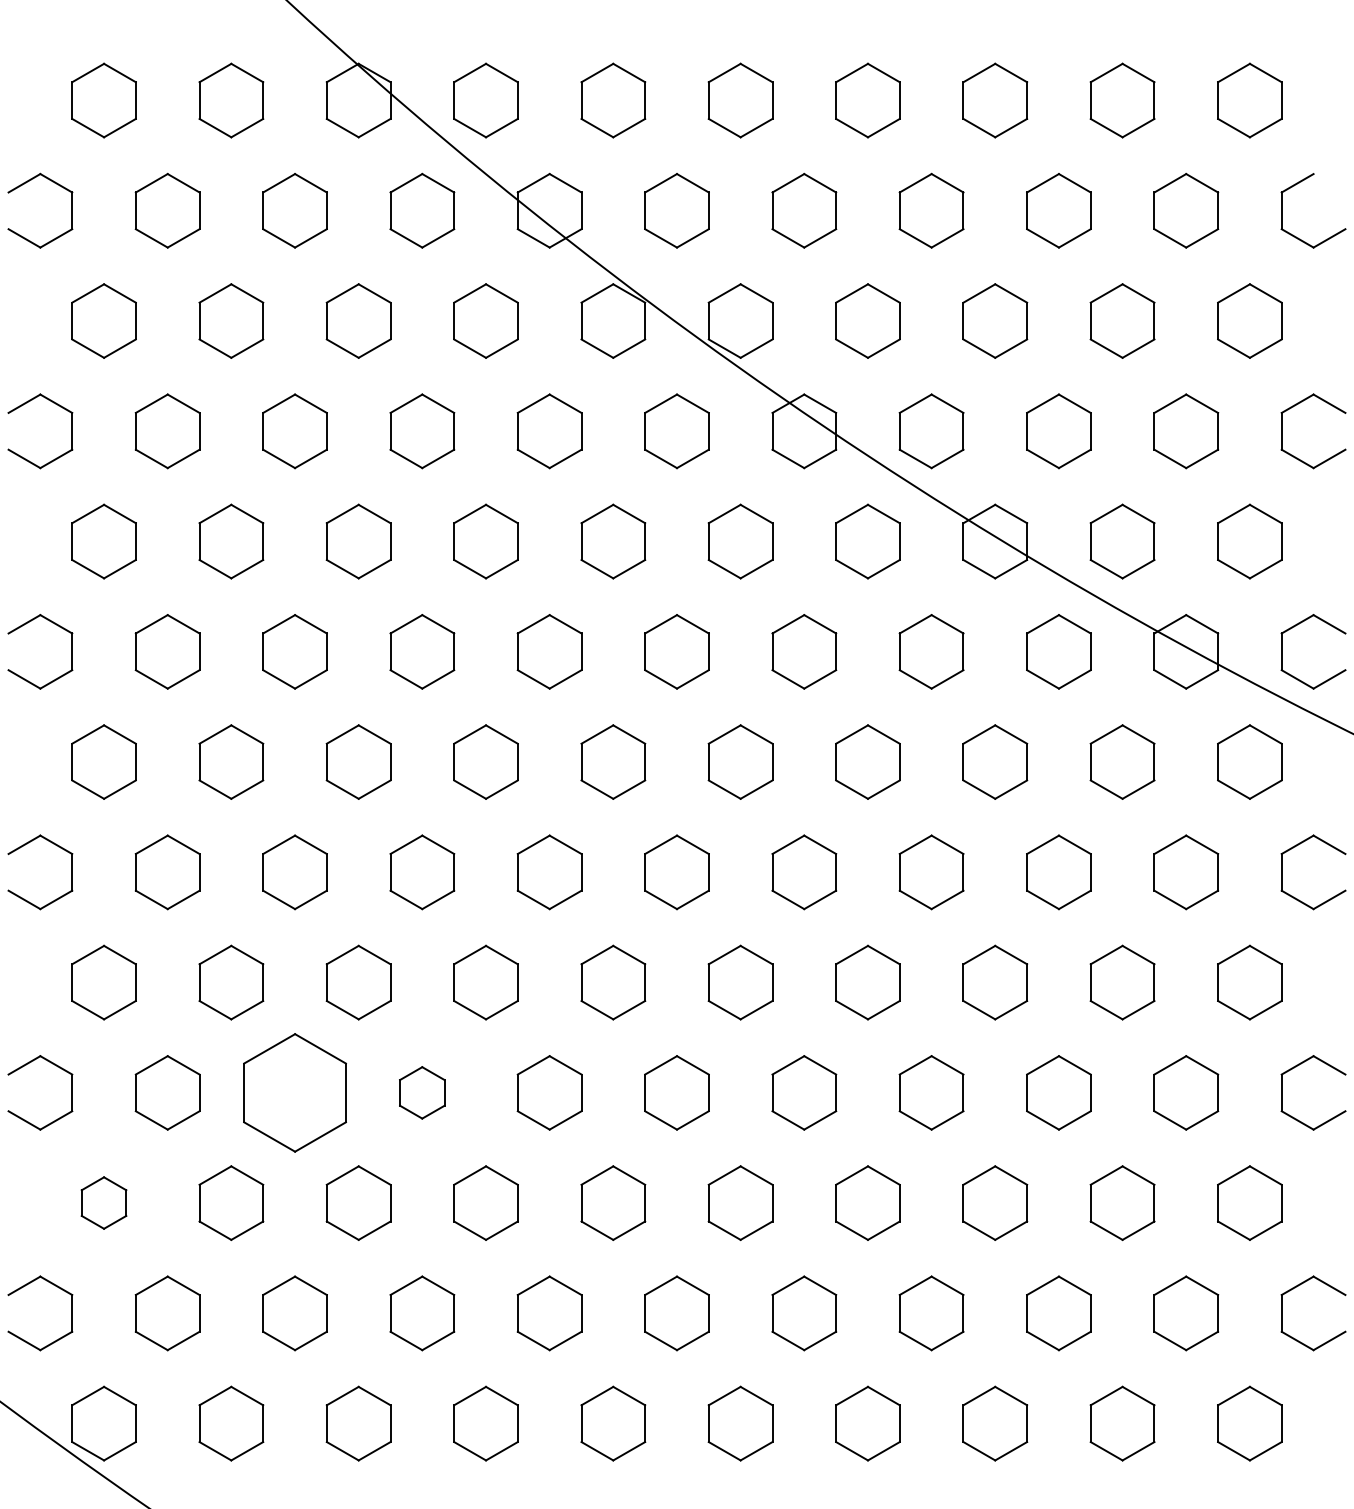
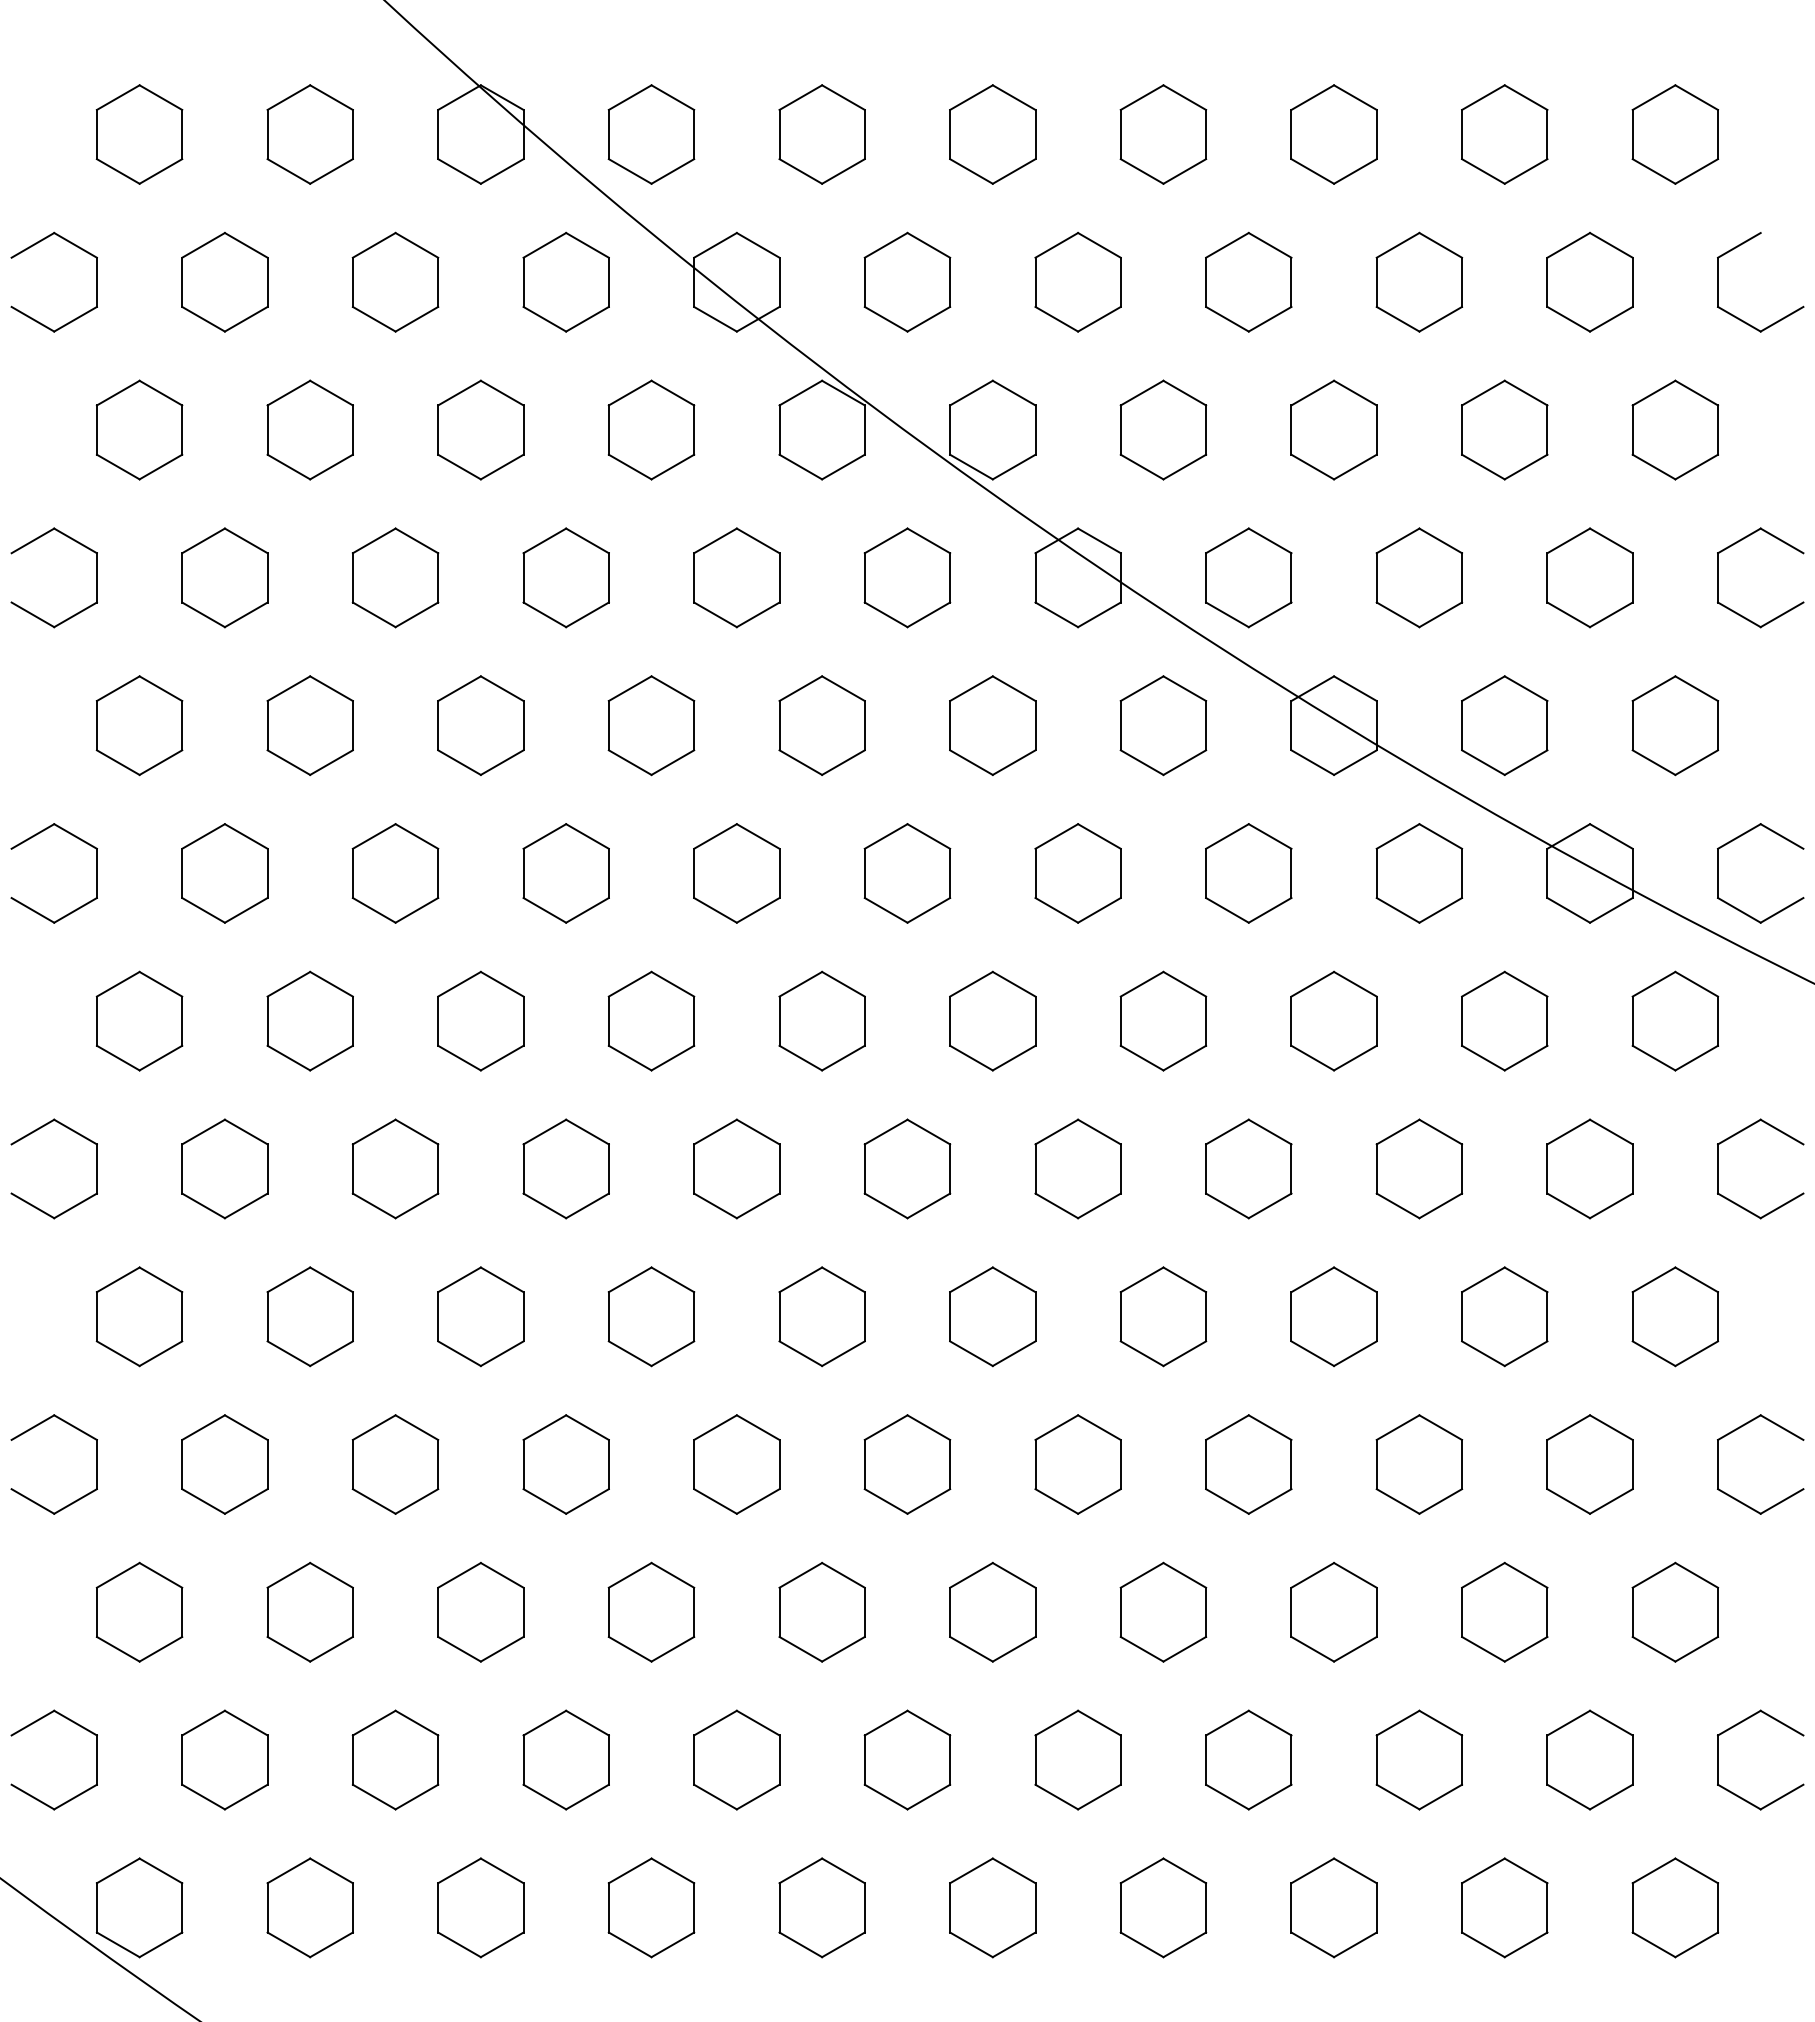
part: (294, 1092) -> (395, 1464), size x0.62
part: (421, 1092) -> (565, 1464), size x1.43
part: (103, 1202) -> (139, 1611), size x1.43

